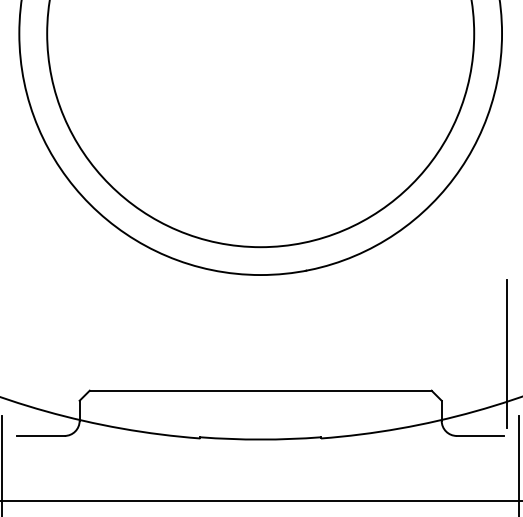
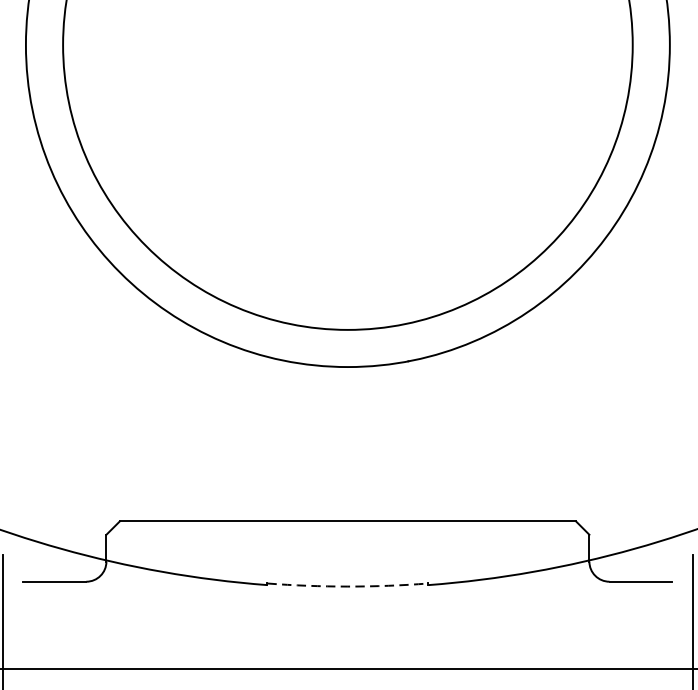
line: (507, 353) -> (677, 471), removed
arc: (260, 439) -> (347, 586), solid -> dashed

